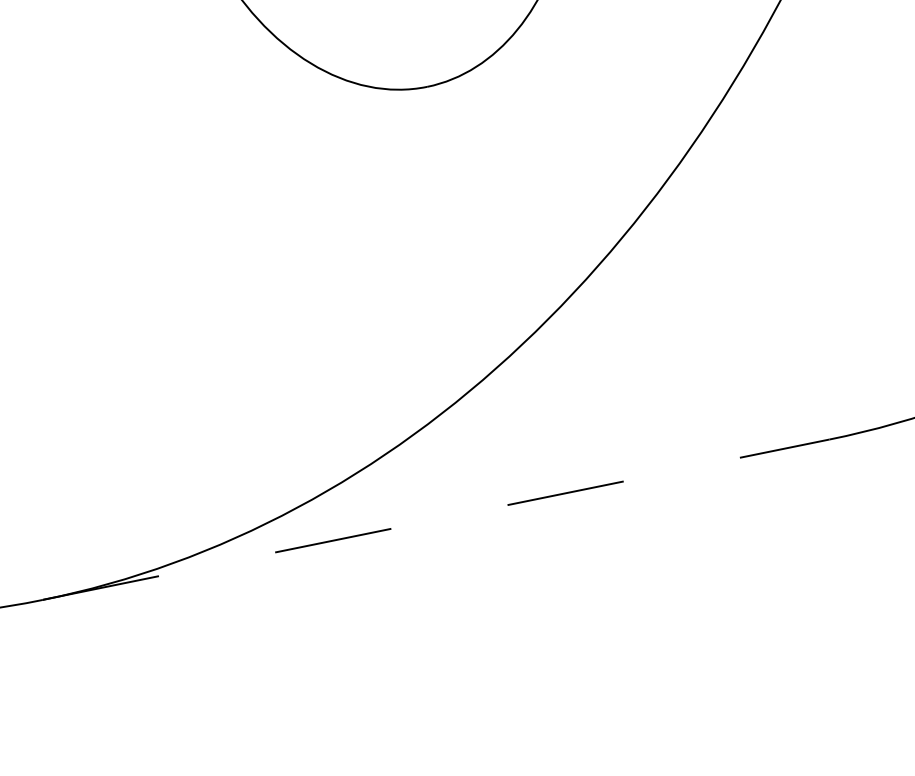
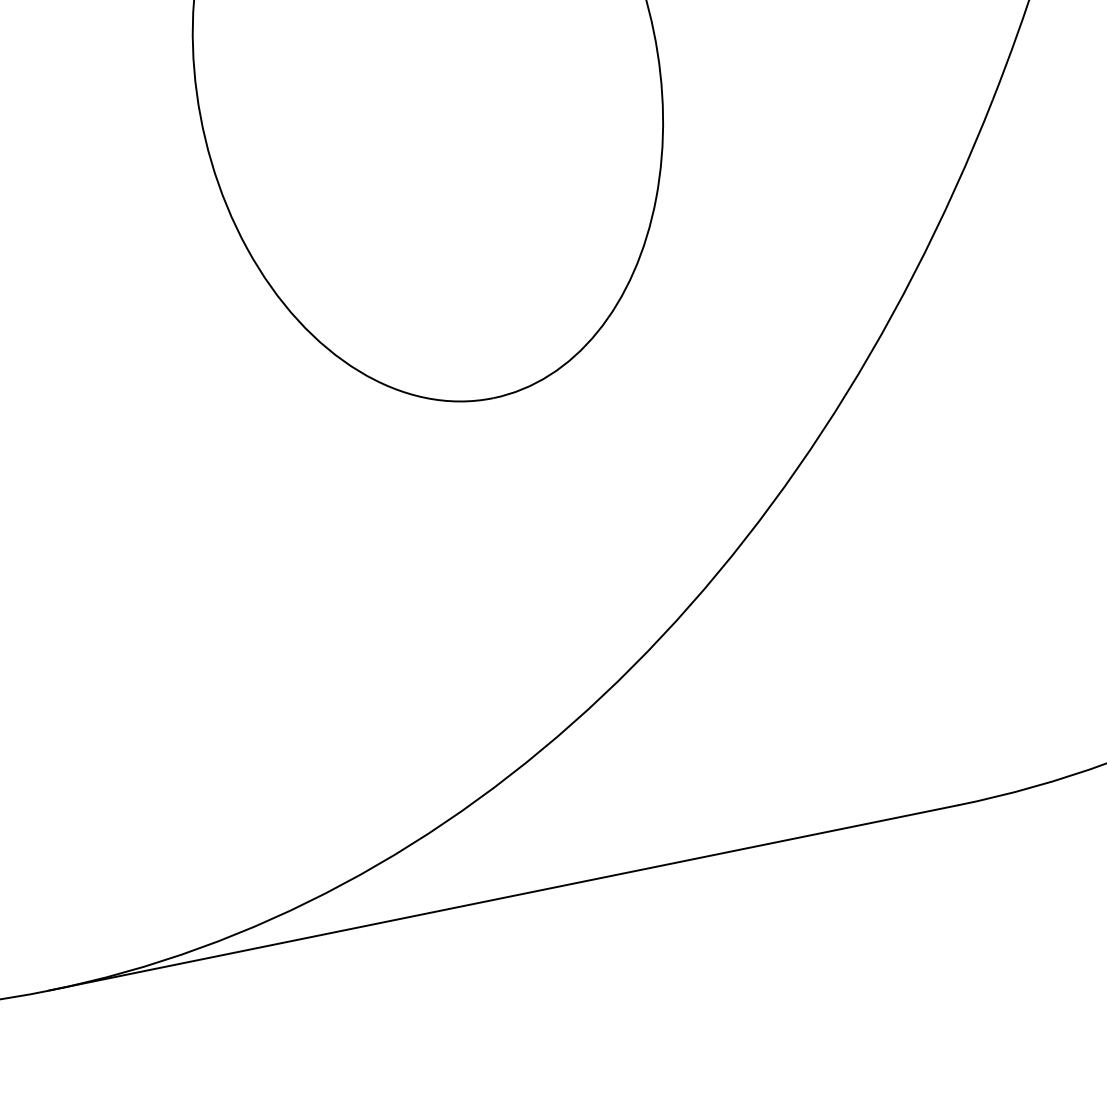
line: (436, 519) -> (503, 897), dashed -> solid

